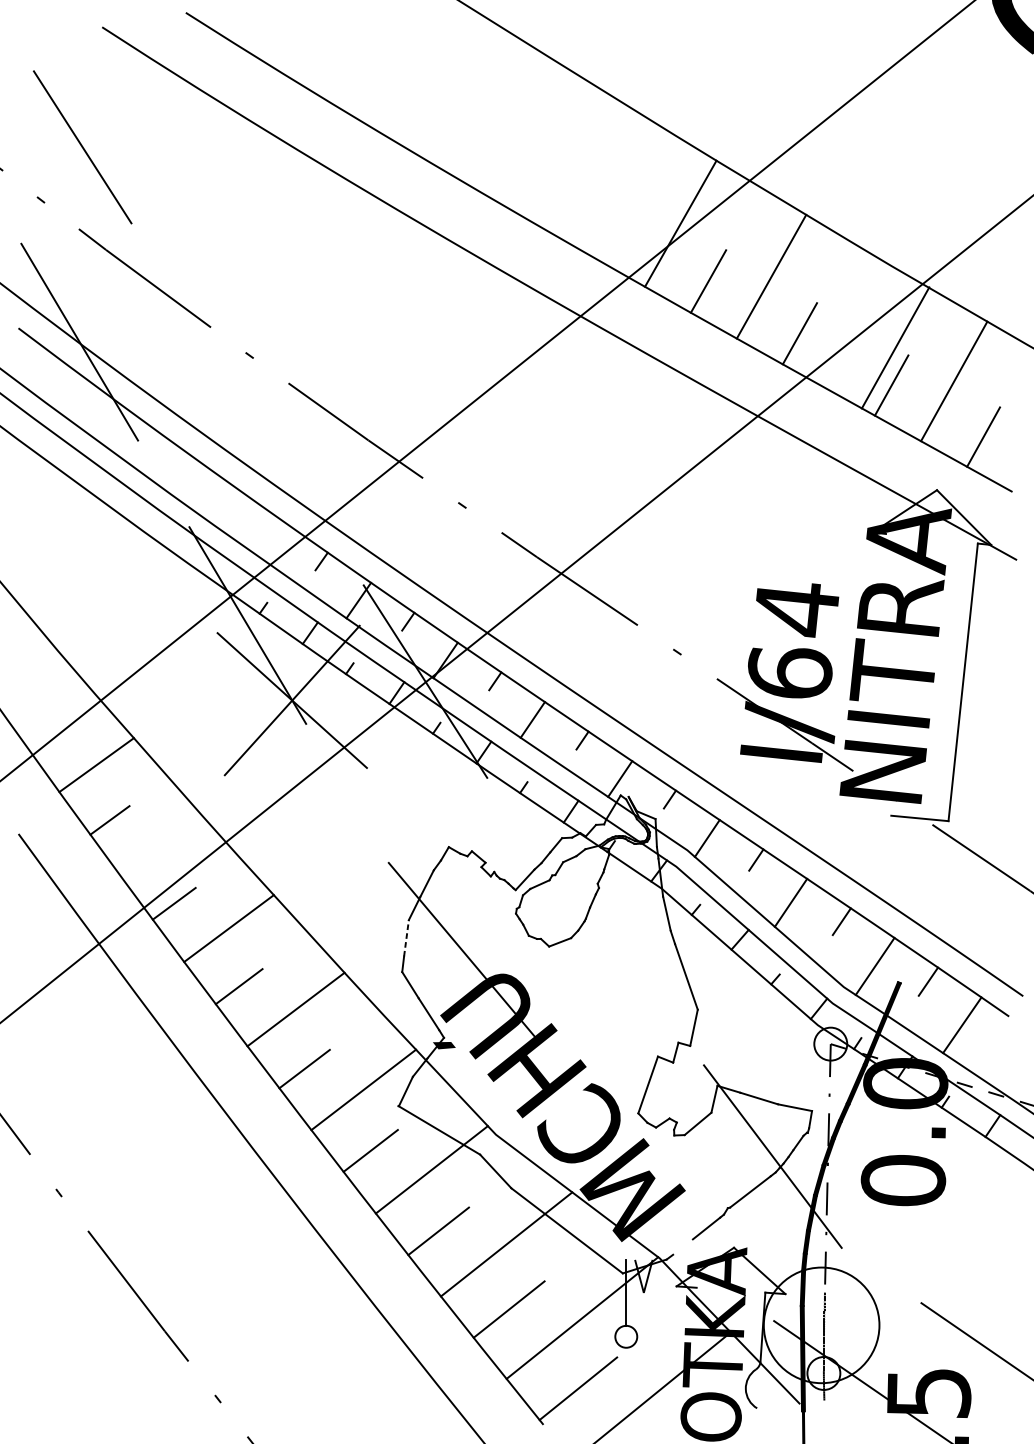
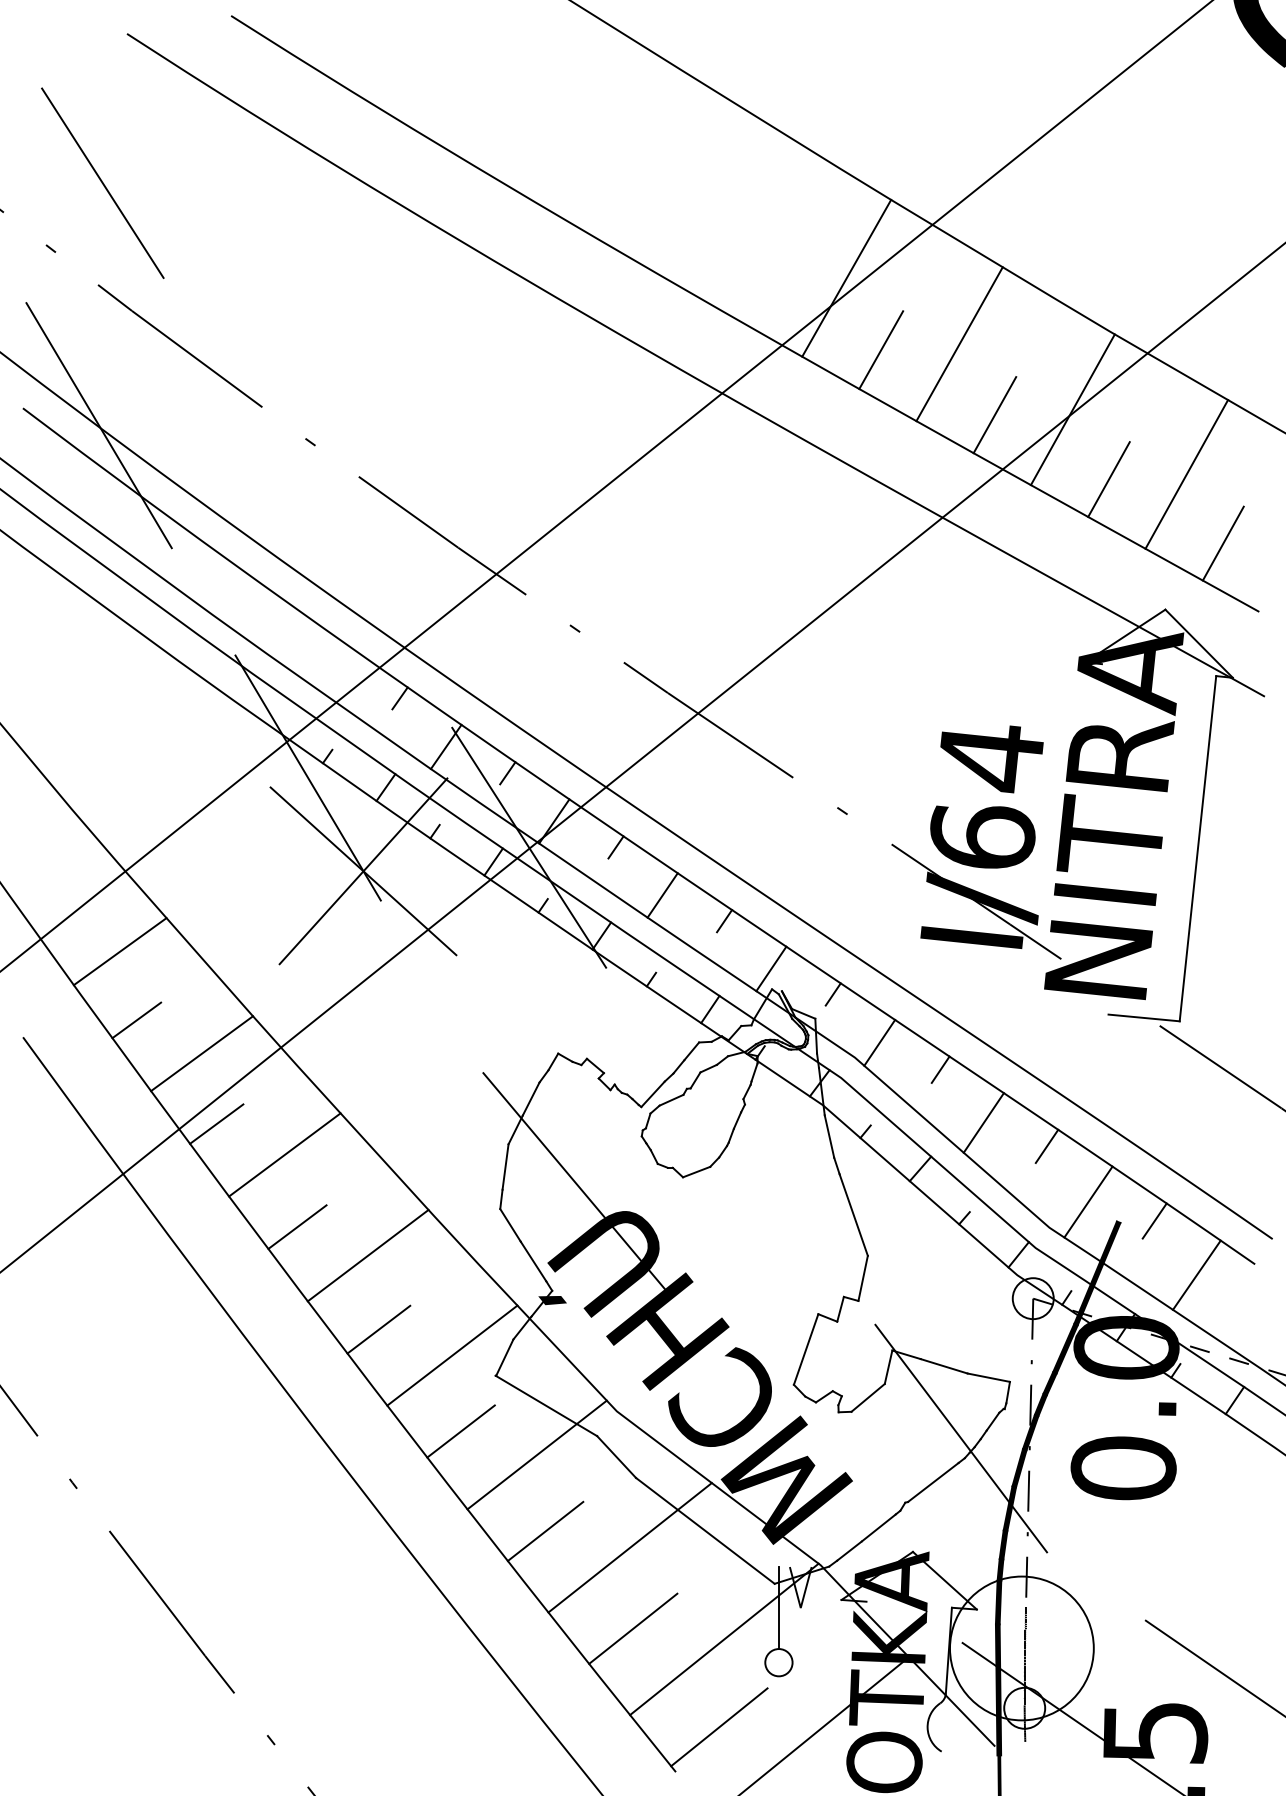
line: (895, 347) -> (1072, 409), moved
line: (162, 847) -> (202, 1053), added
line: (406, 938) -> (505, 1167), dashed -> solid
line: (683, 1246) -> (849, 1550), added

